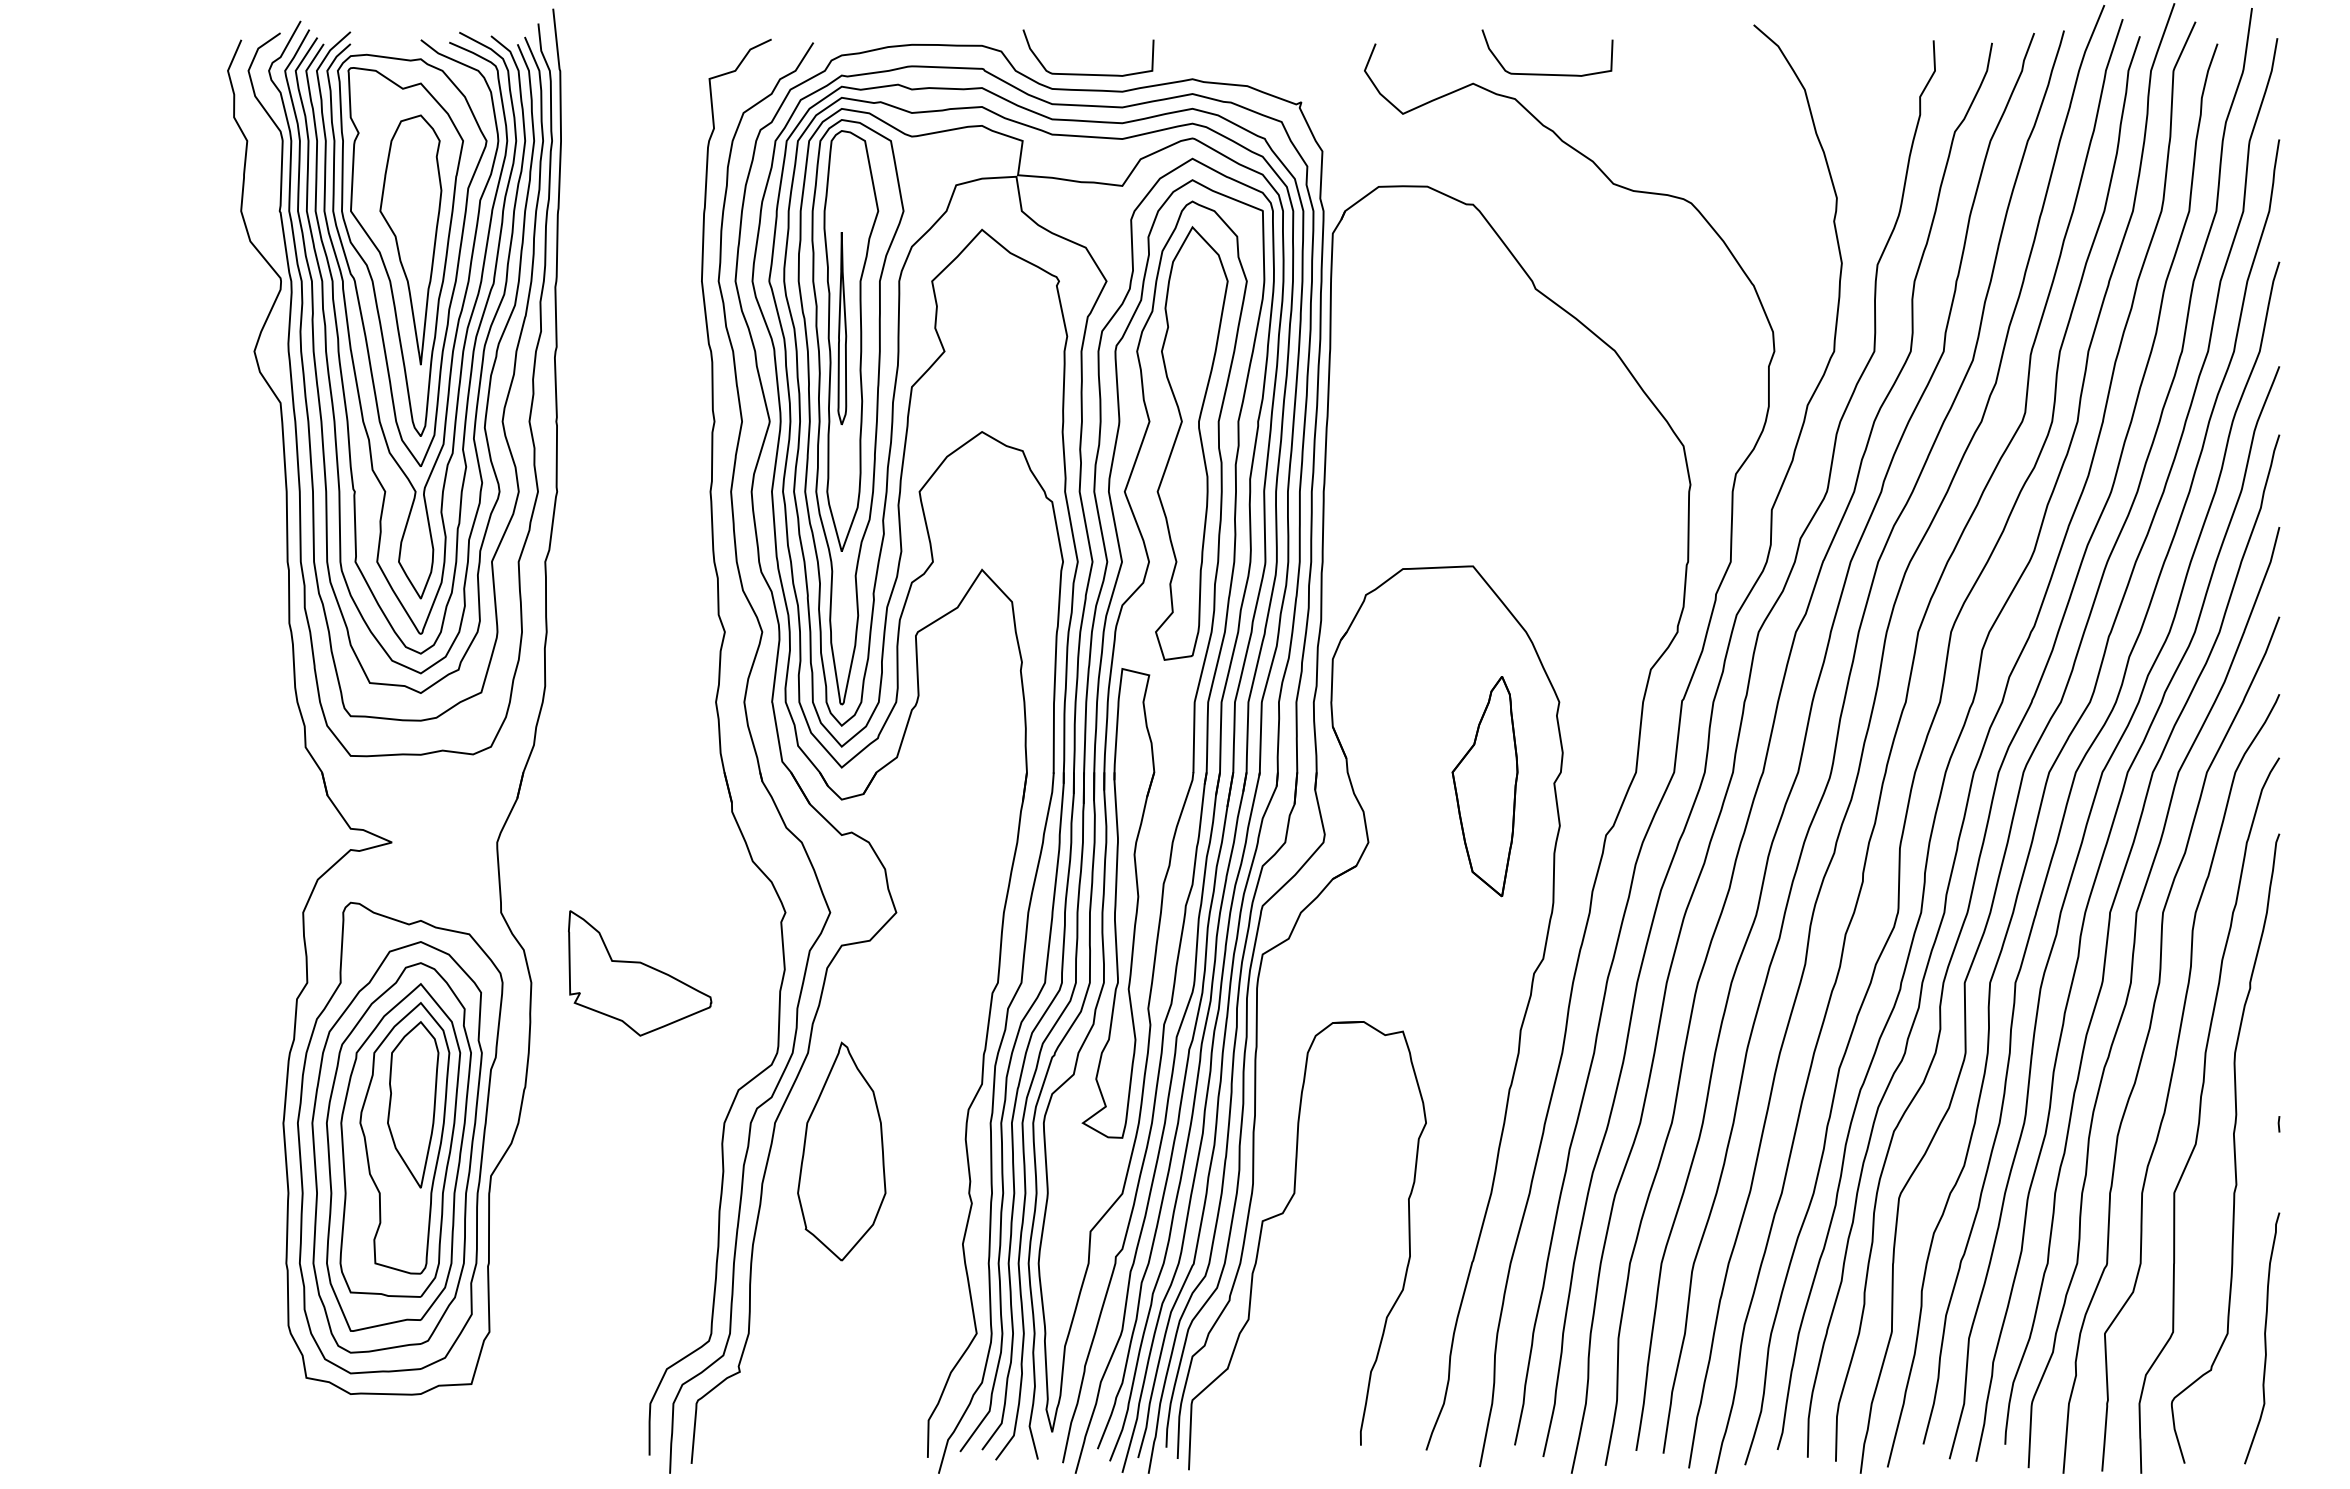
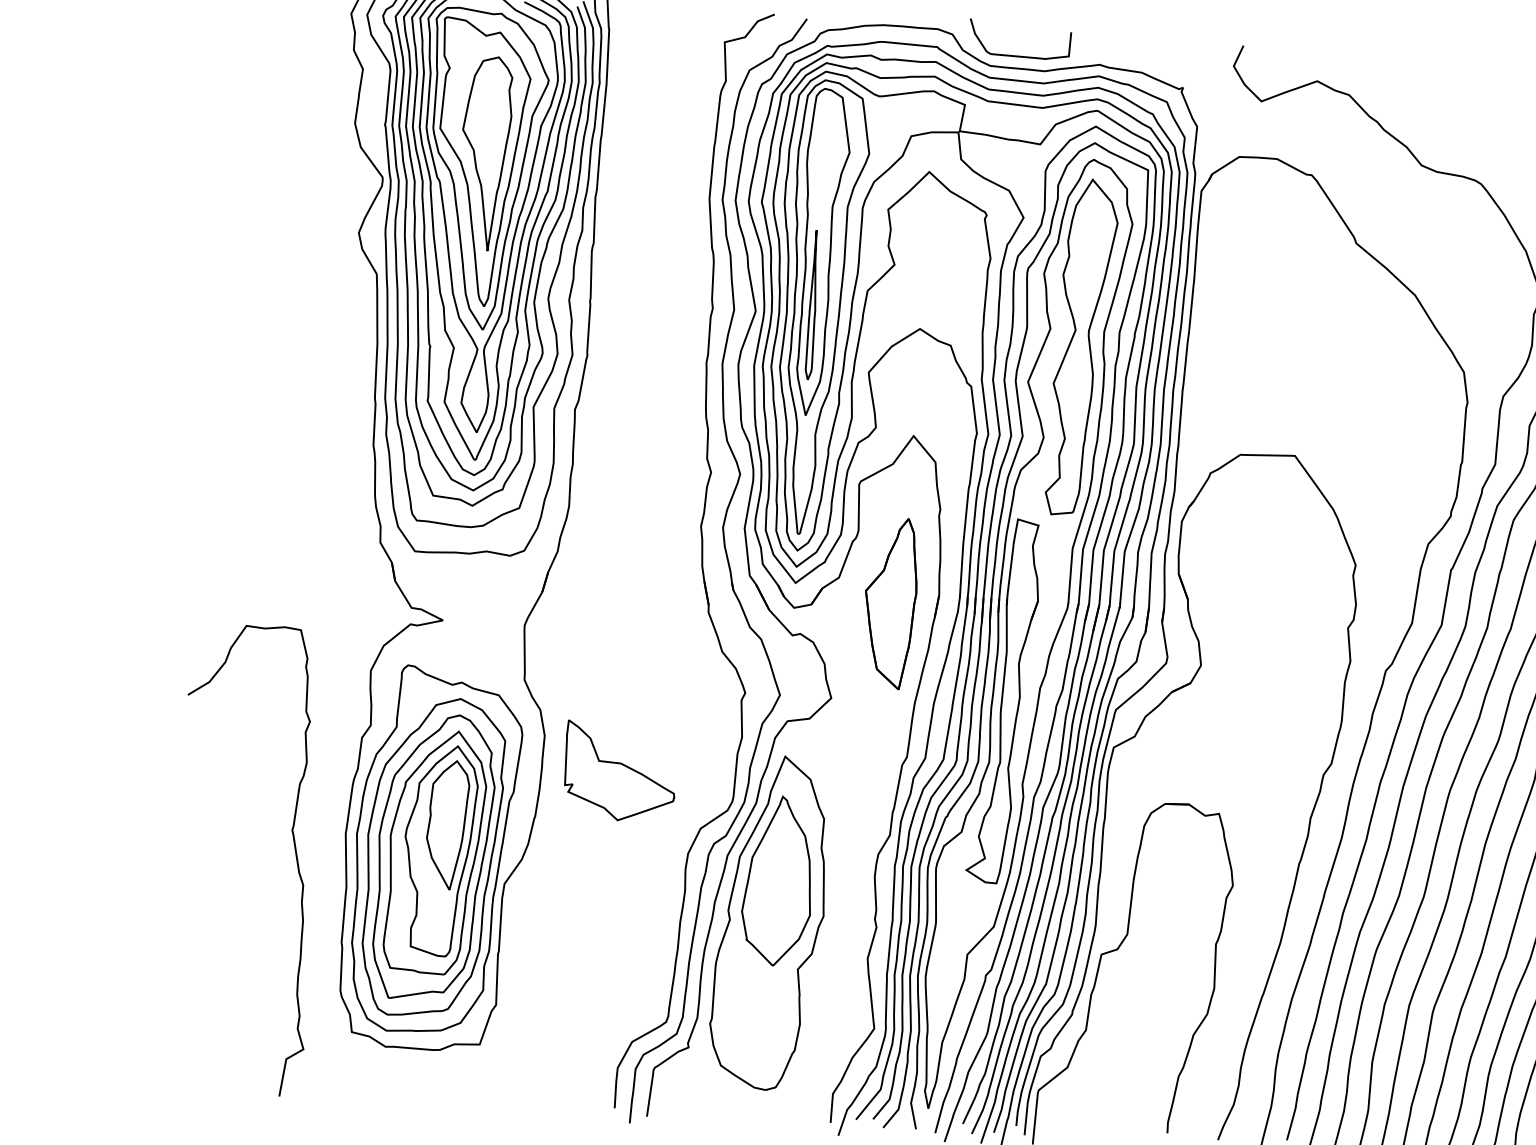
curve: (1547, 73) -> (1375, 76), removed
part: (842, 328) -> (812, 305), moved
part: (1484, 786) -> (890, 603), moved
part: (640, 973) -> (620, 772), moved
curve: (220, 1154) -> (295, 854), added
part: (833, 1205) -> (769, 922), added

